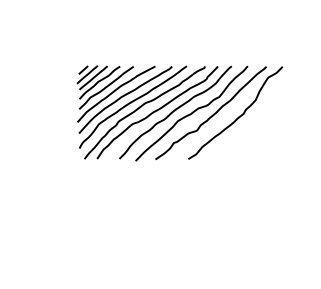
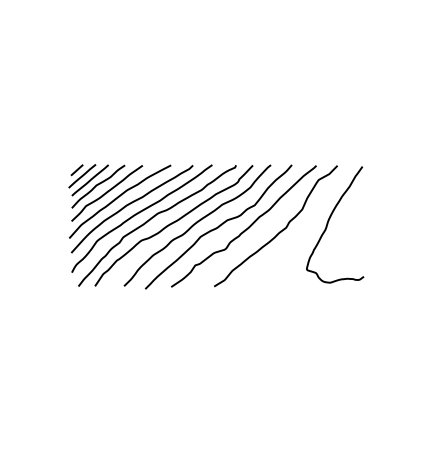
curve: (276, 109) -> (329, 221), added

